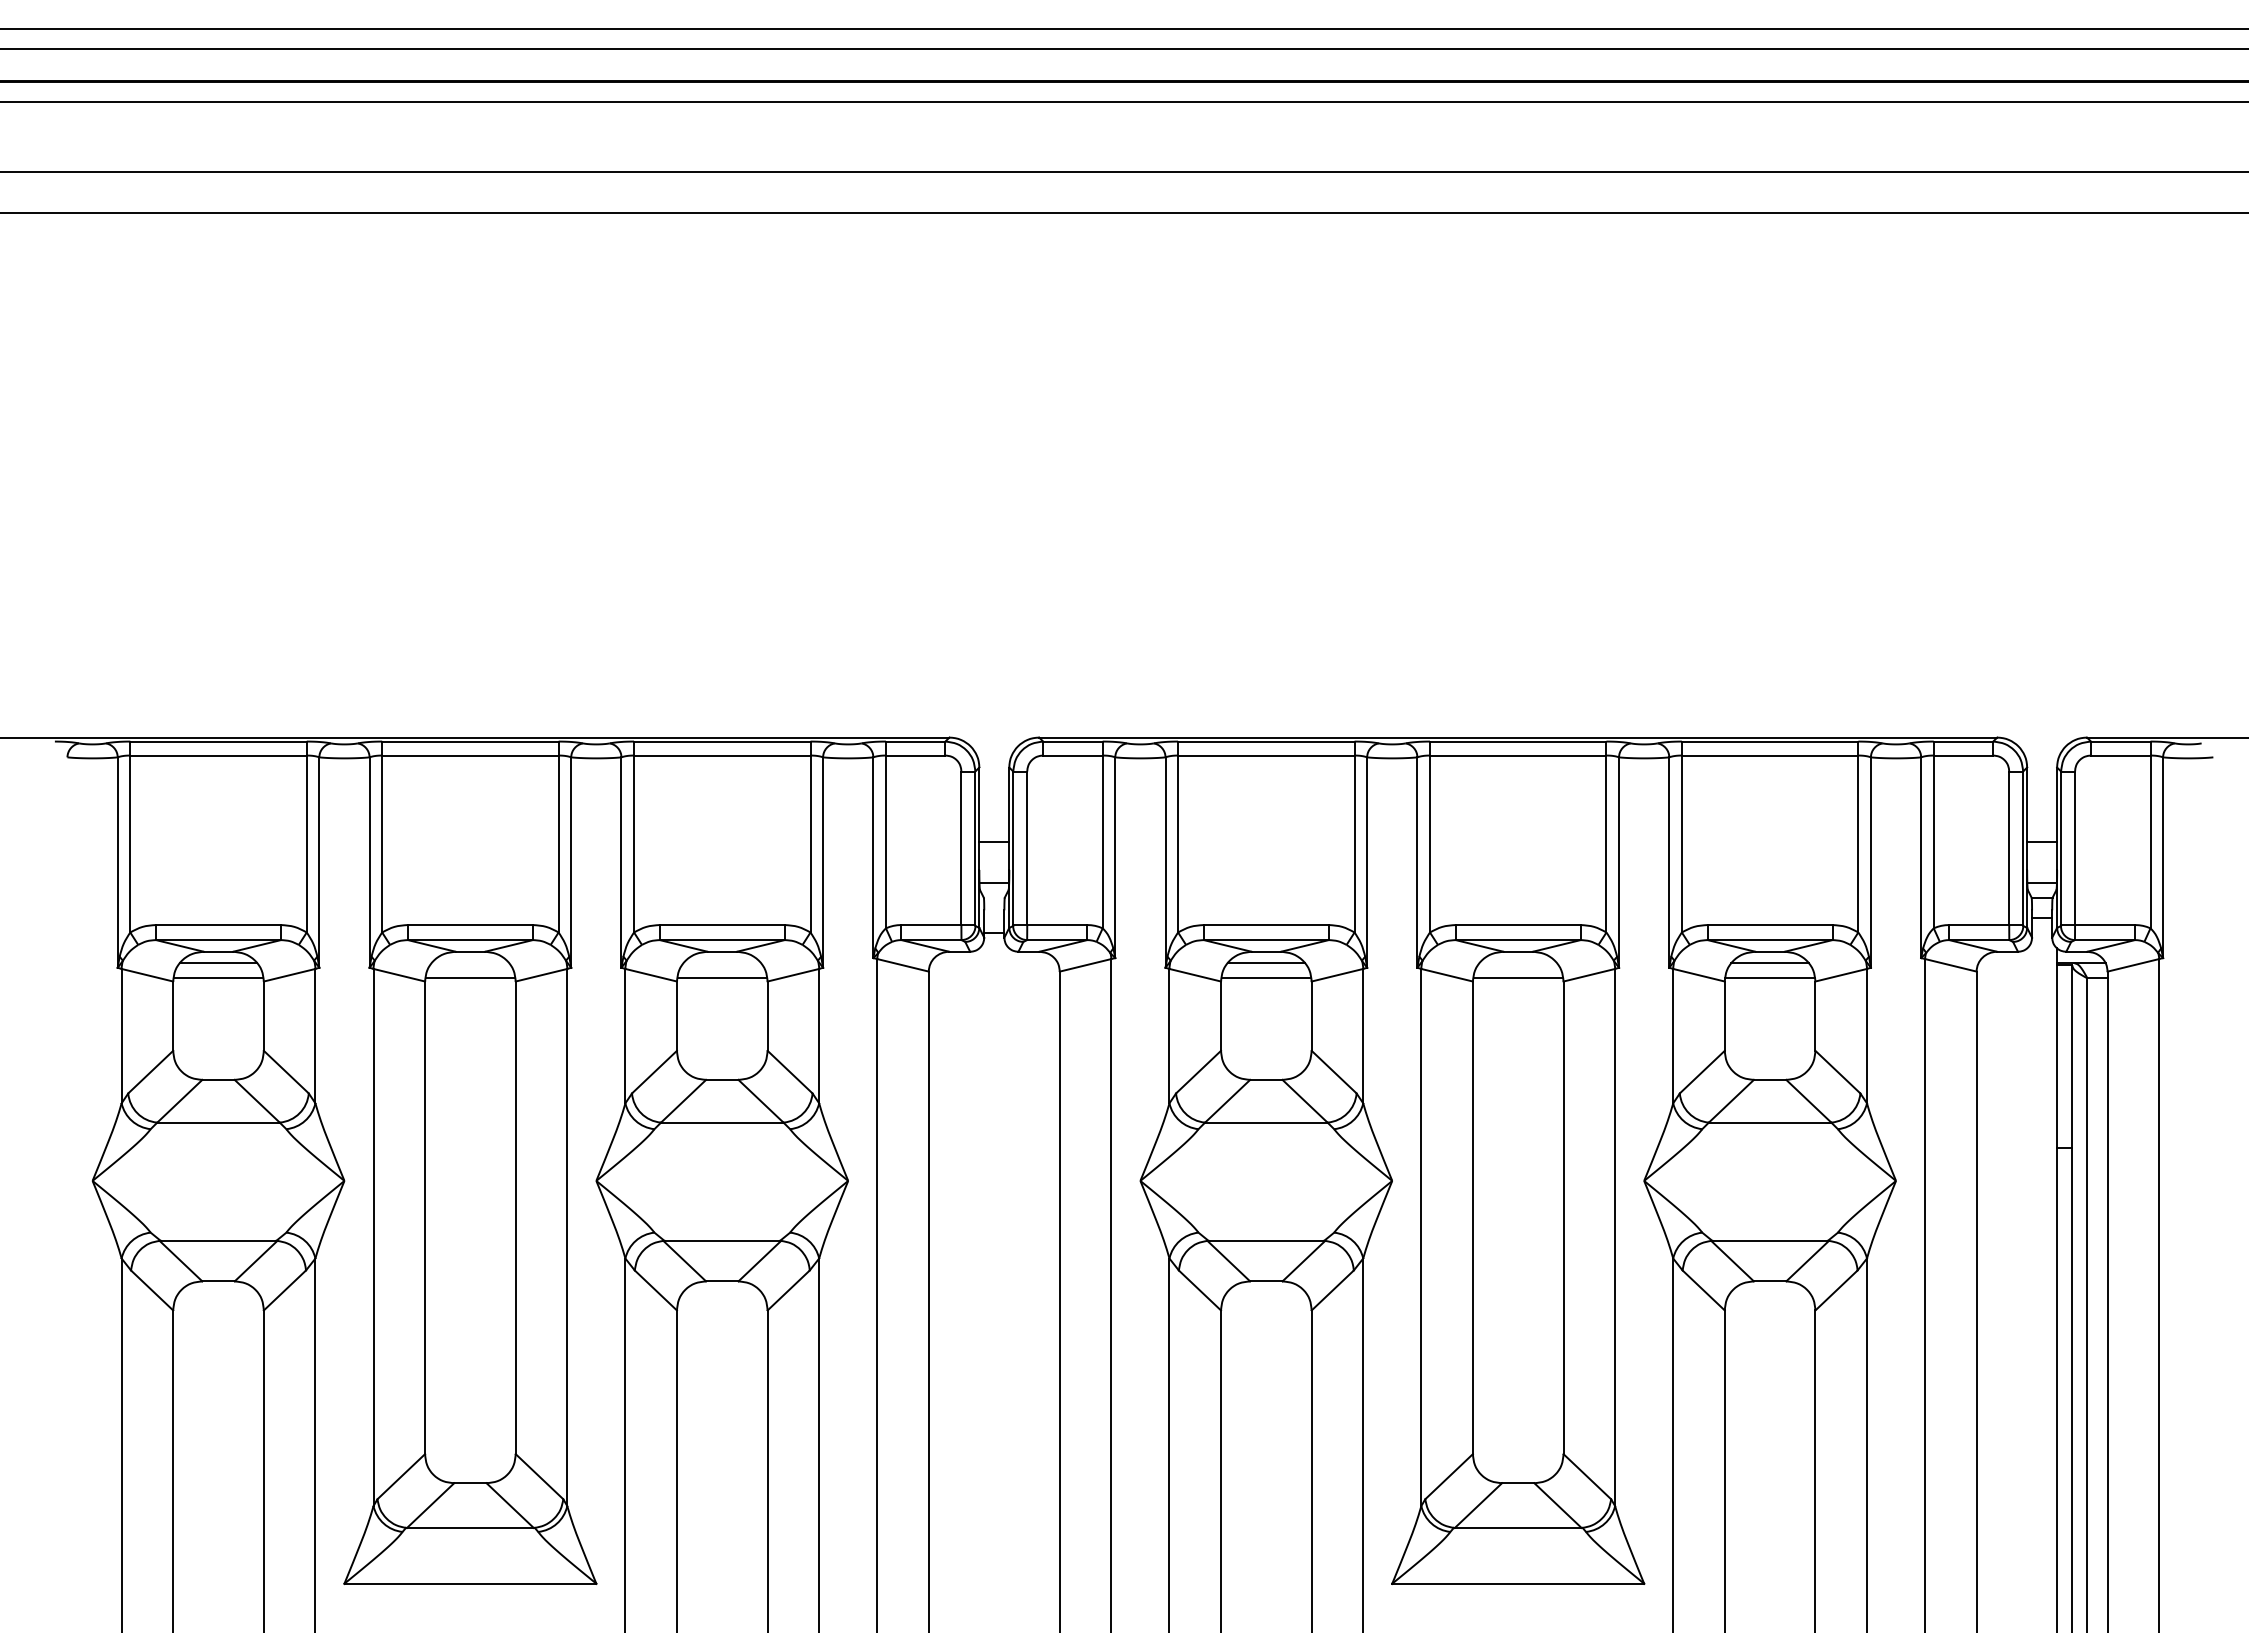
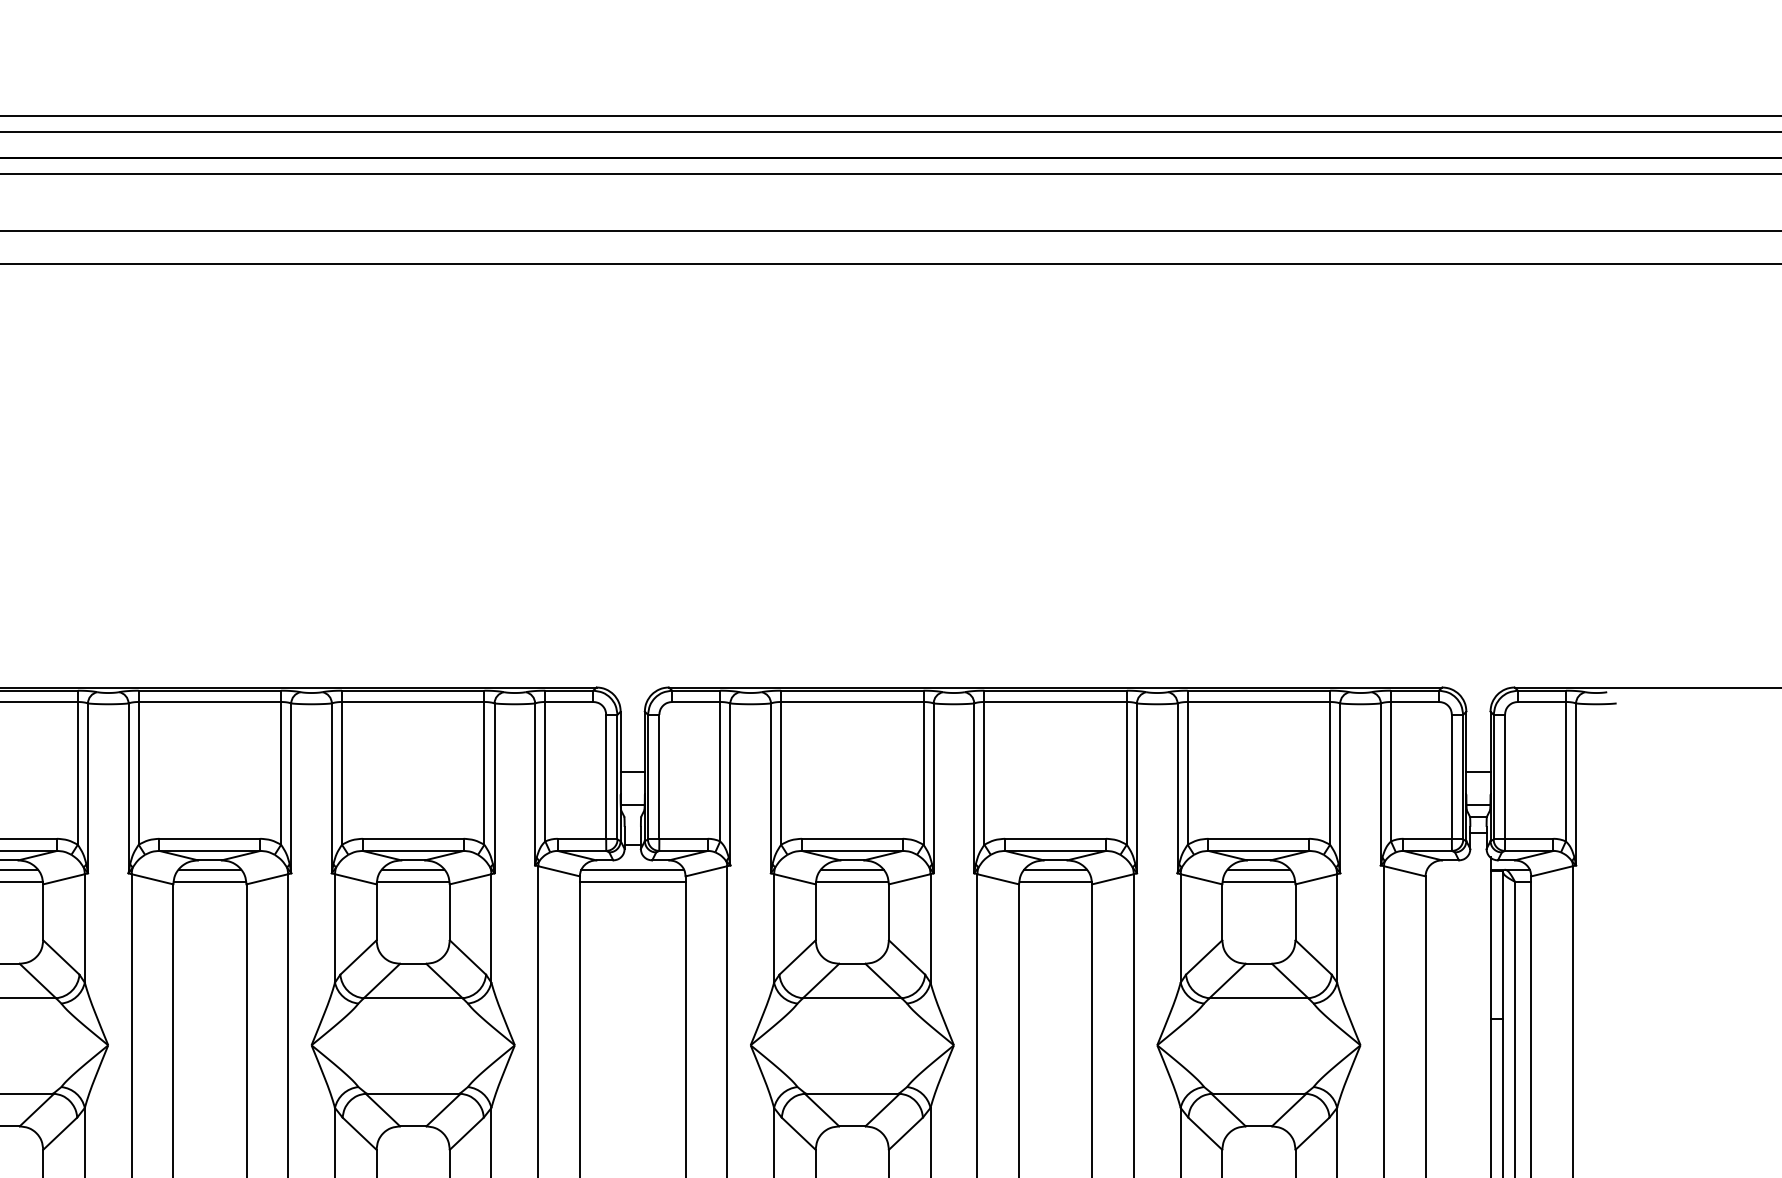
line: (470, 963) -> (209, 869), added
line: (721, 963) -> (412, 869), added
line: (993, 963) -> (632, 869), added
line: (1517, 963) -> (1055, 869), added
line: (993, 978) -> (632, 881), added

